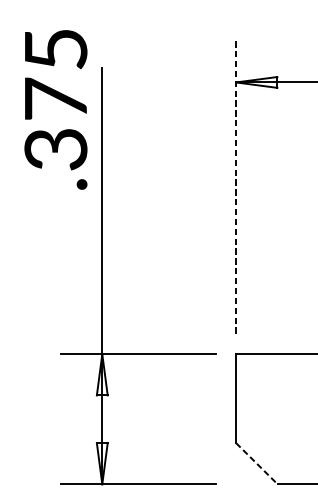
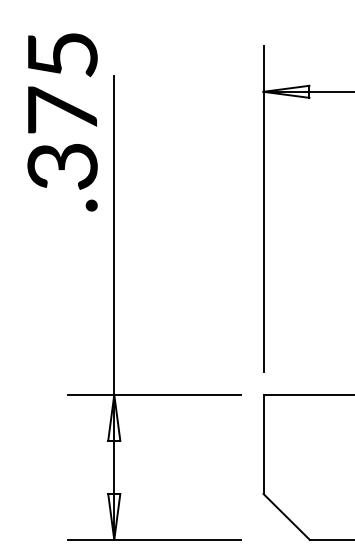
line: (236, 187) -> (263, 208), dashed -> solid
line: (256, 463) -> (286, 516), dashed -> solid

